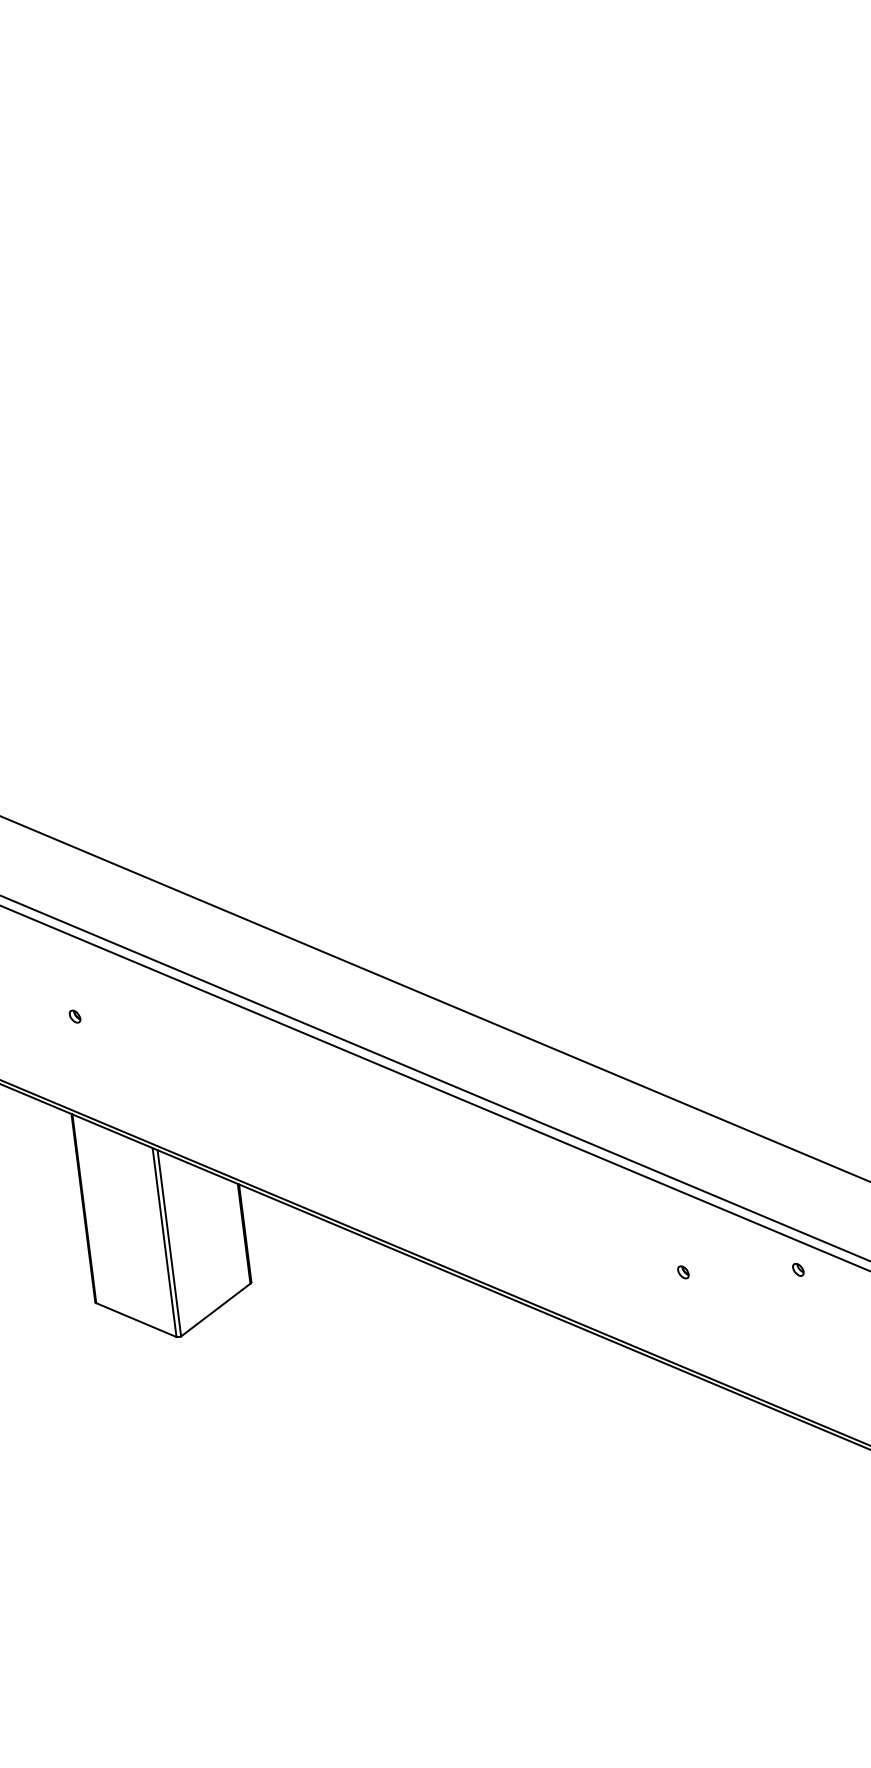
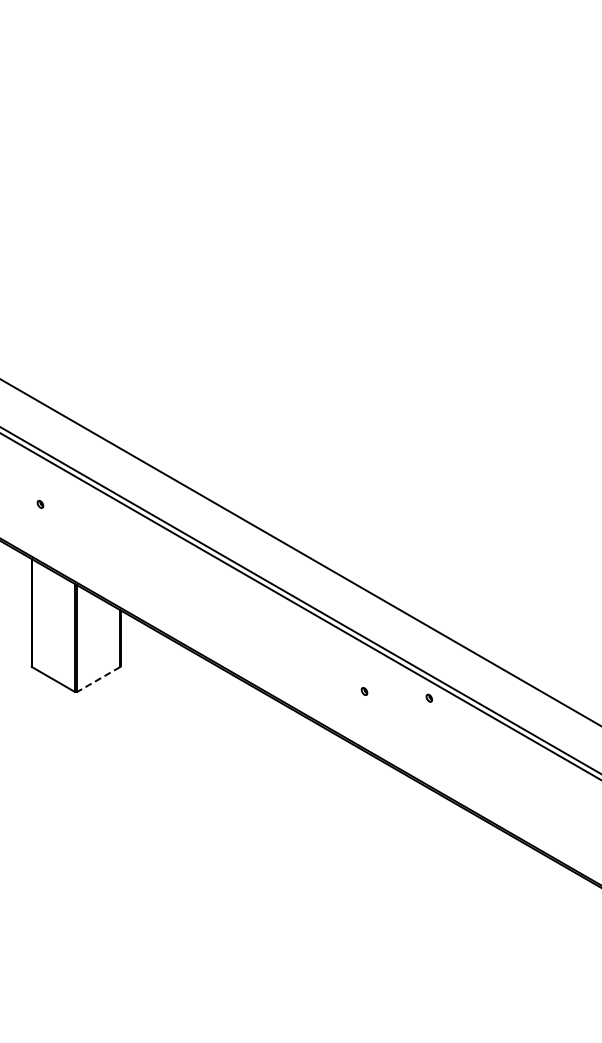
line: (215, 1310) -> (98, 679), solid -> dashed

